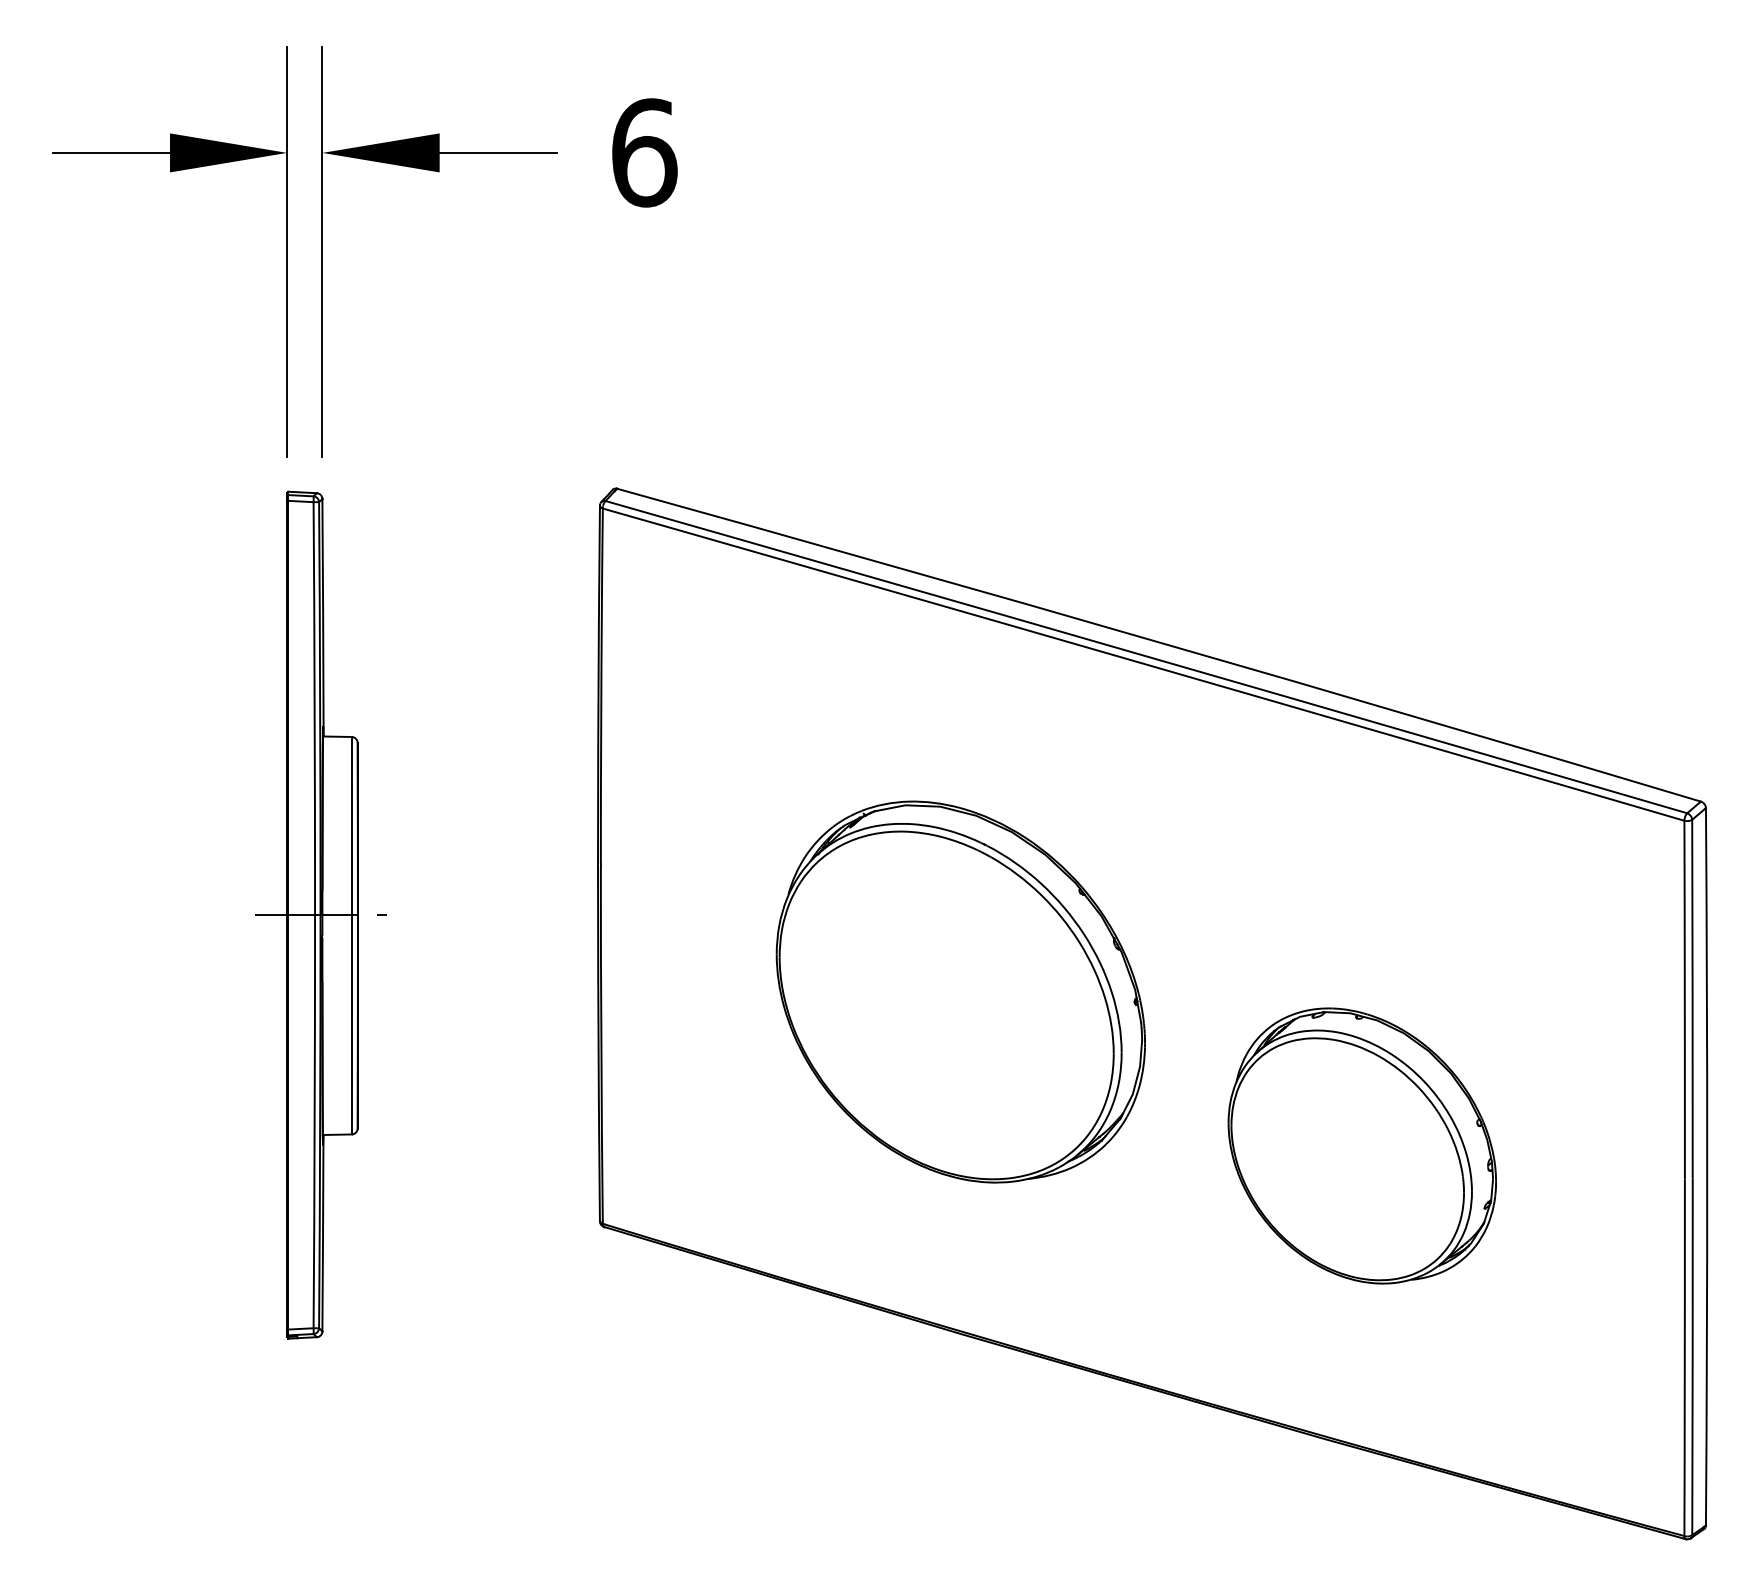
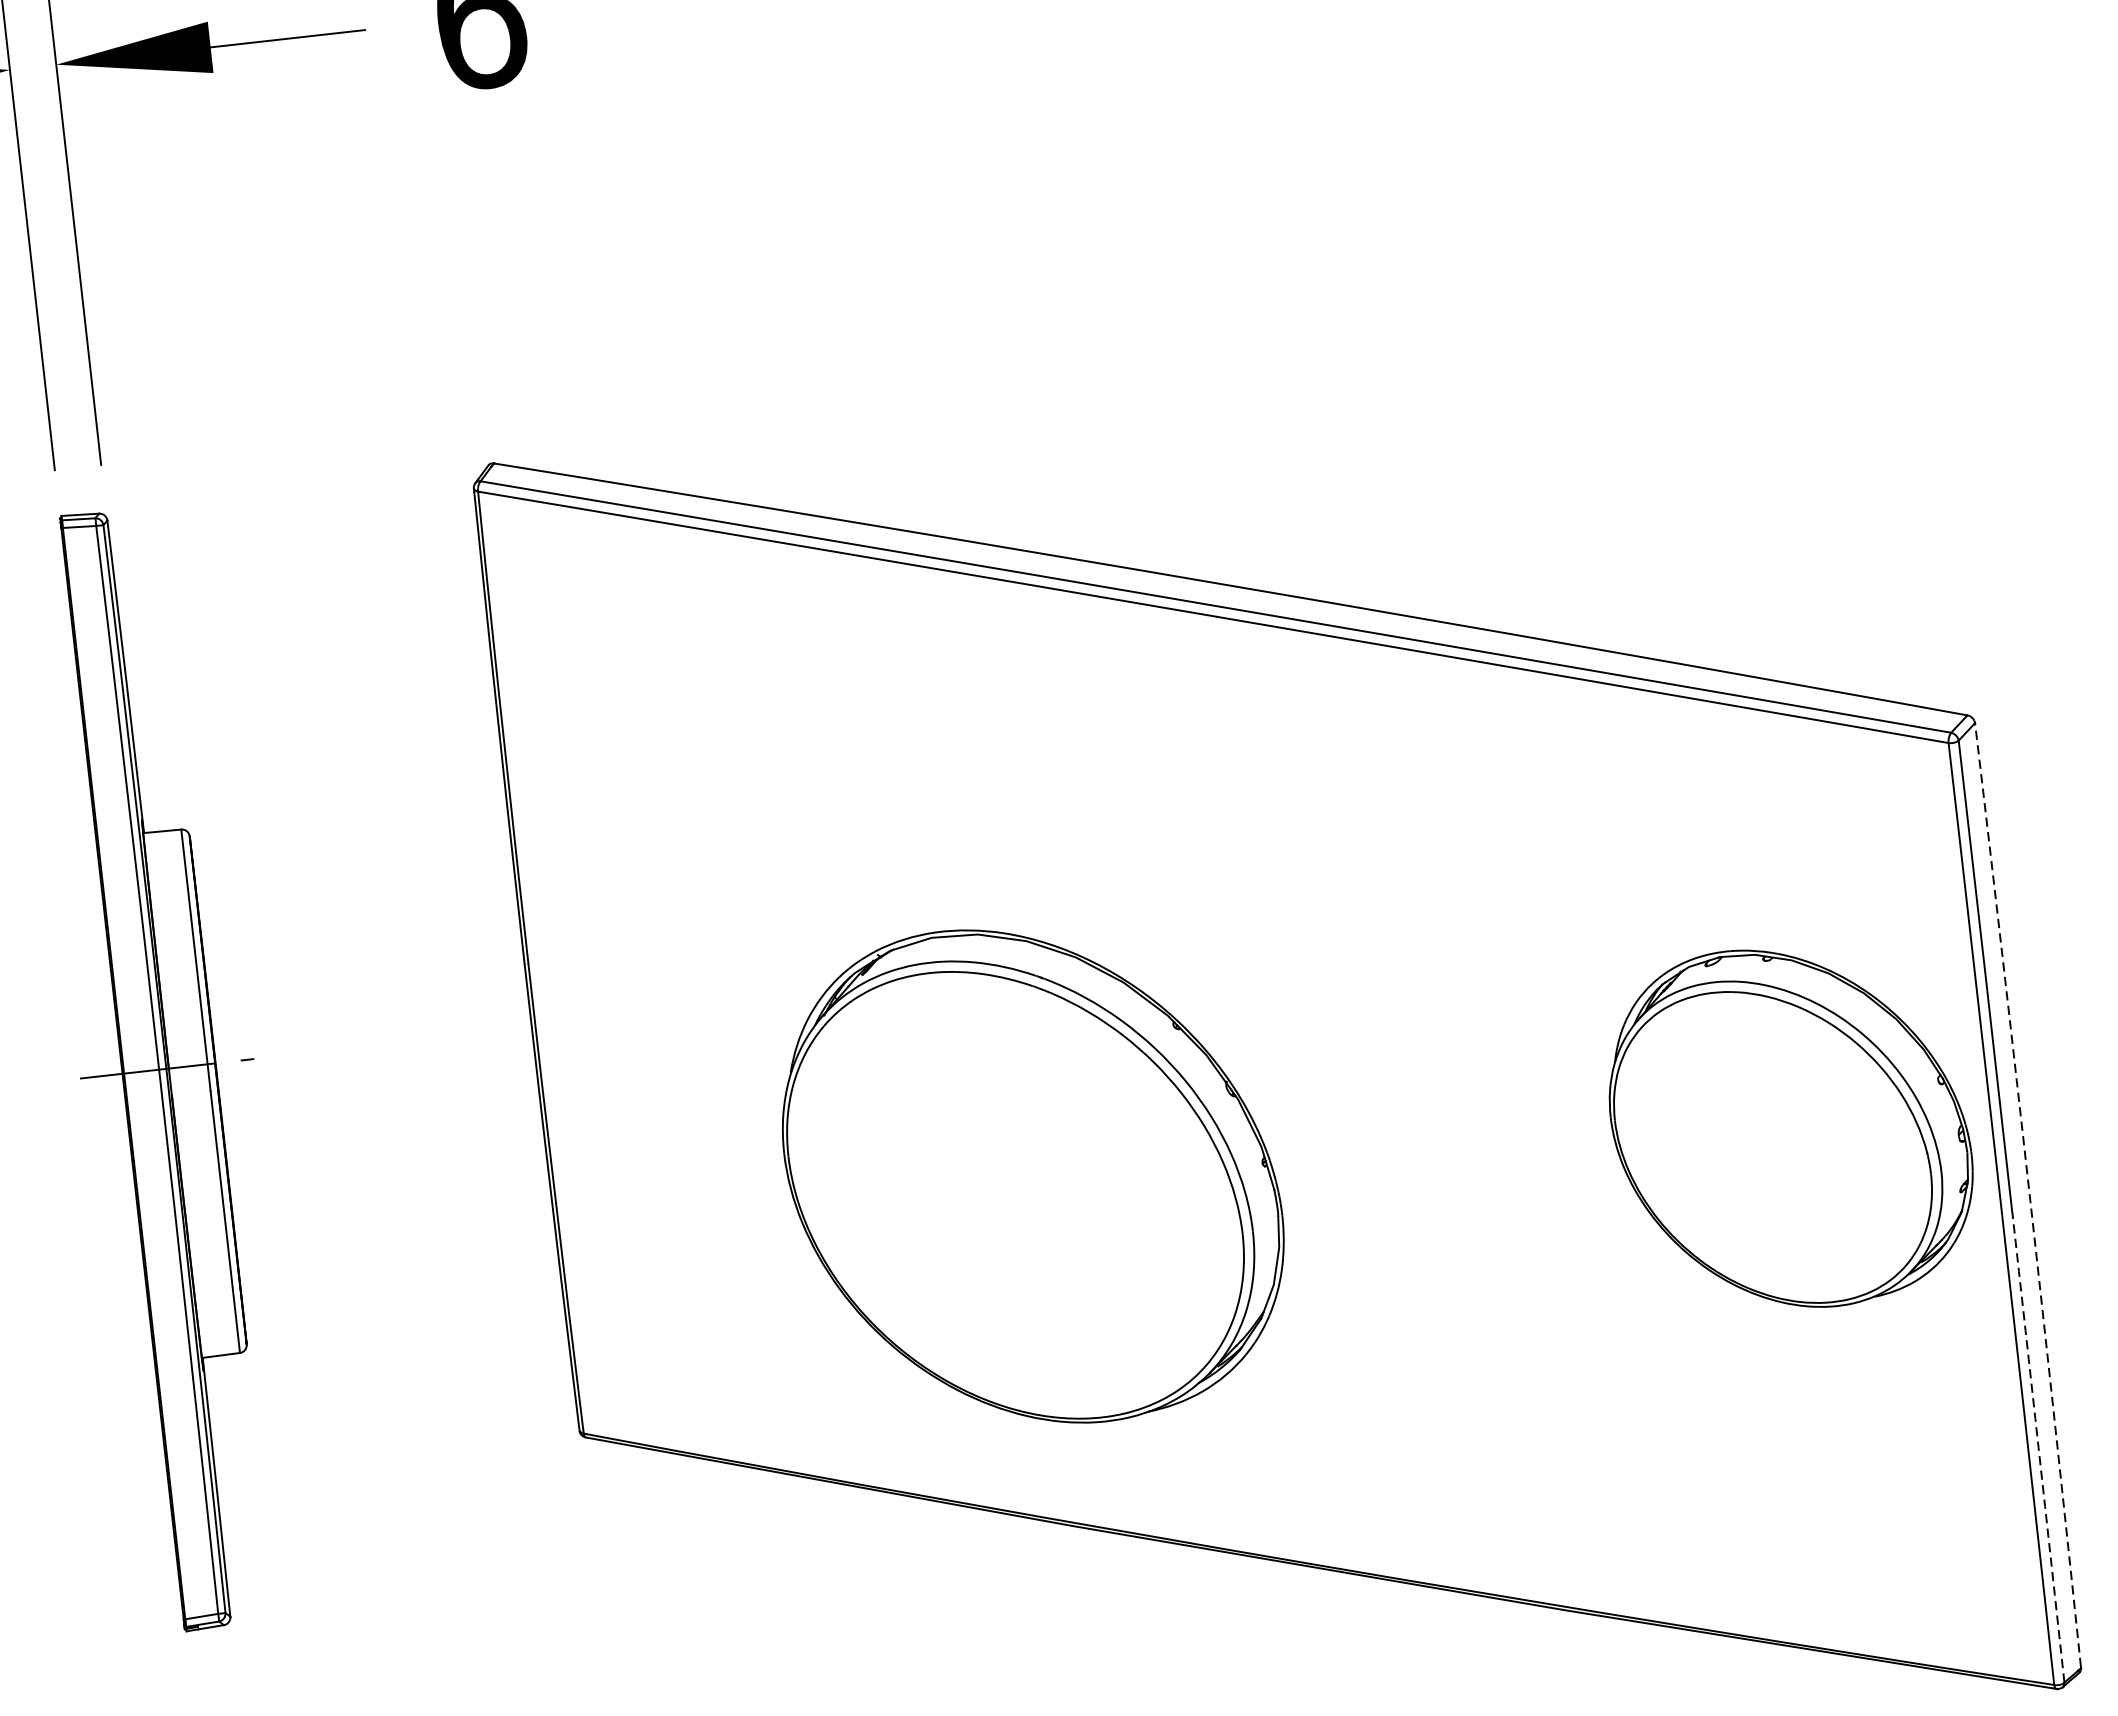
part: (960, 991) -> (1031, 1174), moved
part: (1361, 1145) -> (1789, 1127), moved
arc: (1707, 1166) -> (2030, 1194), solid -> dashed
arc: (1692, 1356) -> (2038, 1447), solid -> dashed

